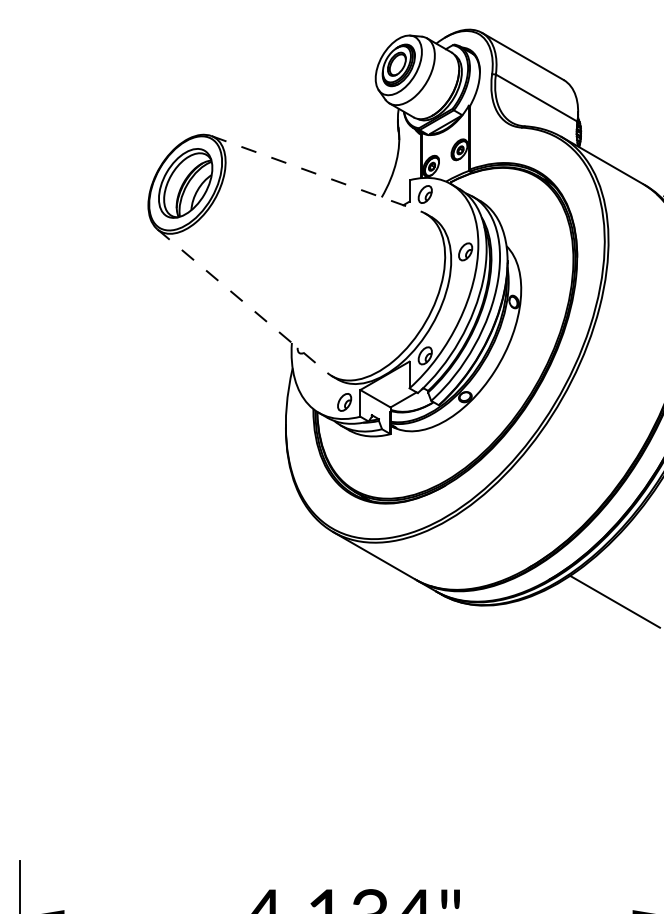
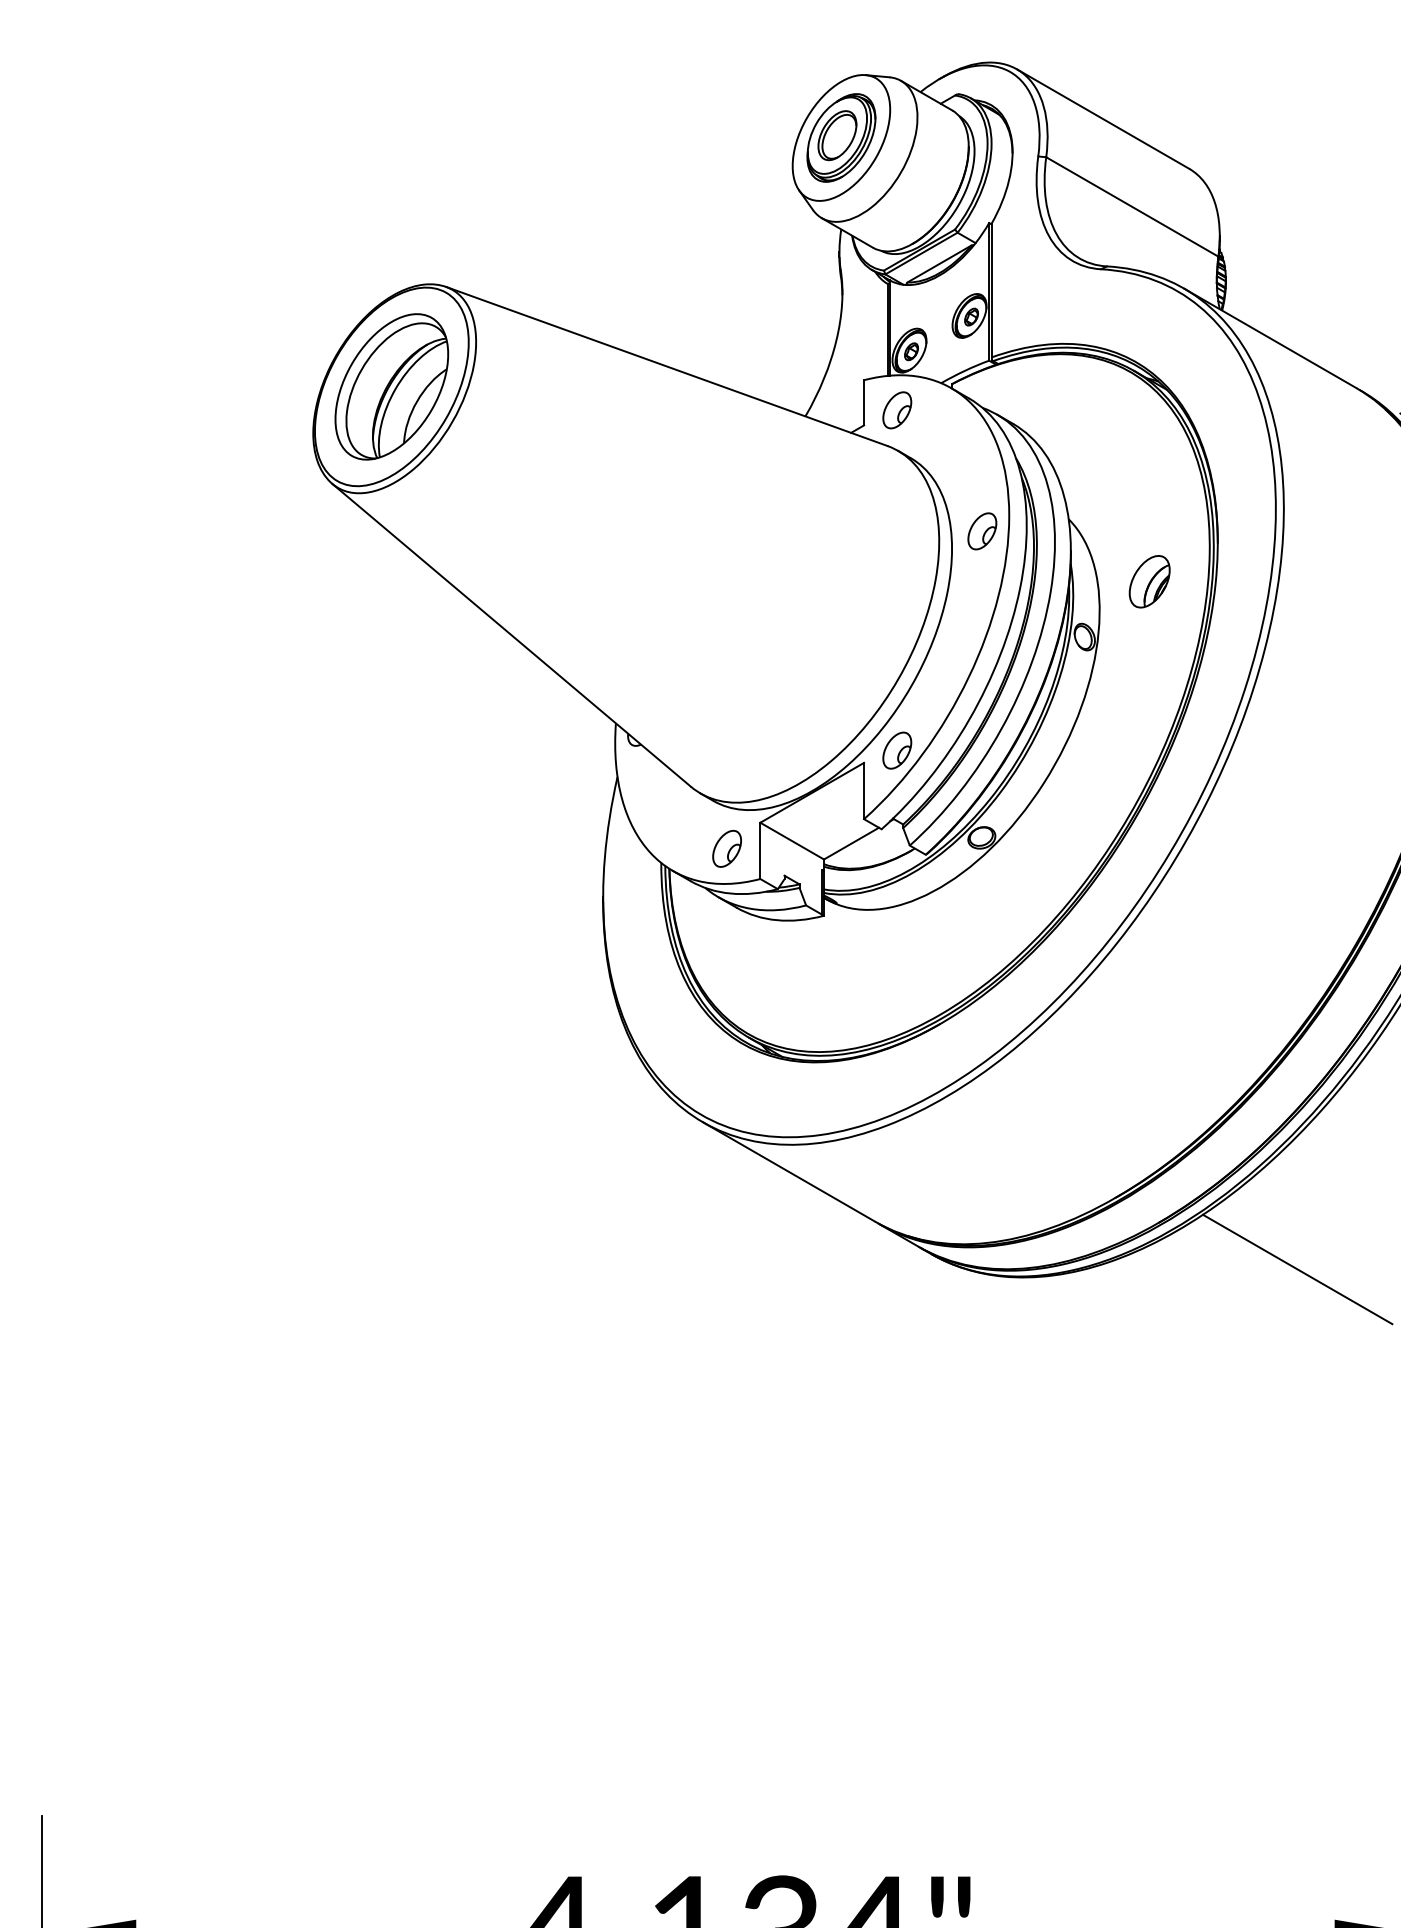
line: (316, 173) -> (667, 365), dashed -> solid
part: (544, 275) -> (1148, 581), added
line: (242, 301) -> (511, 635), dashed -> solid

